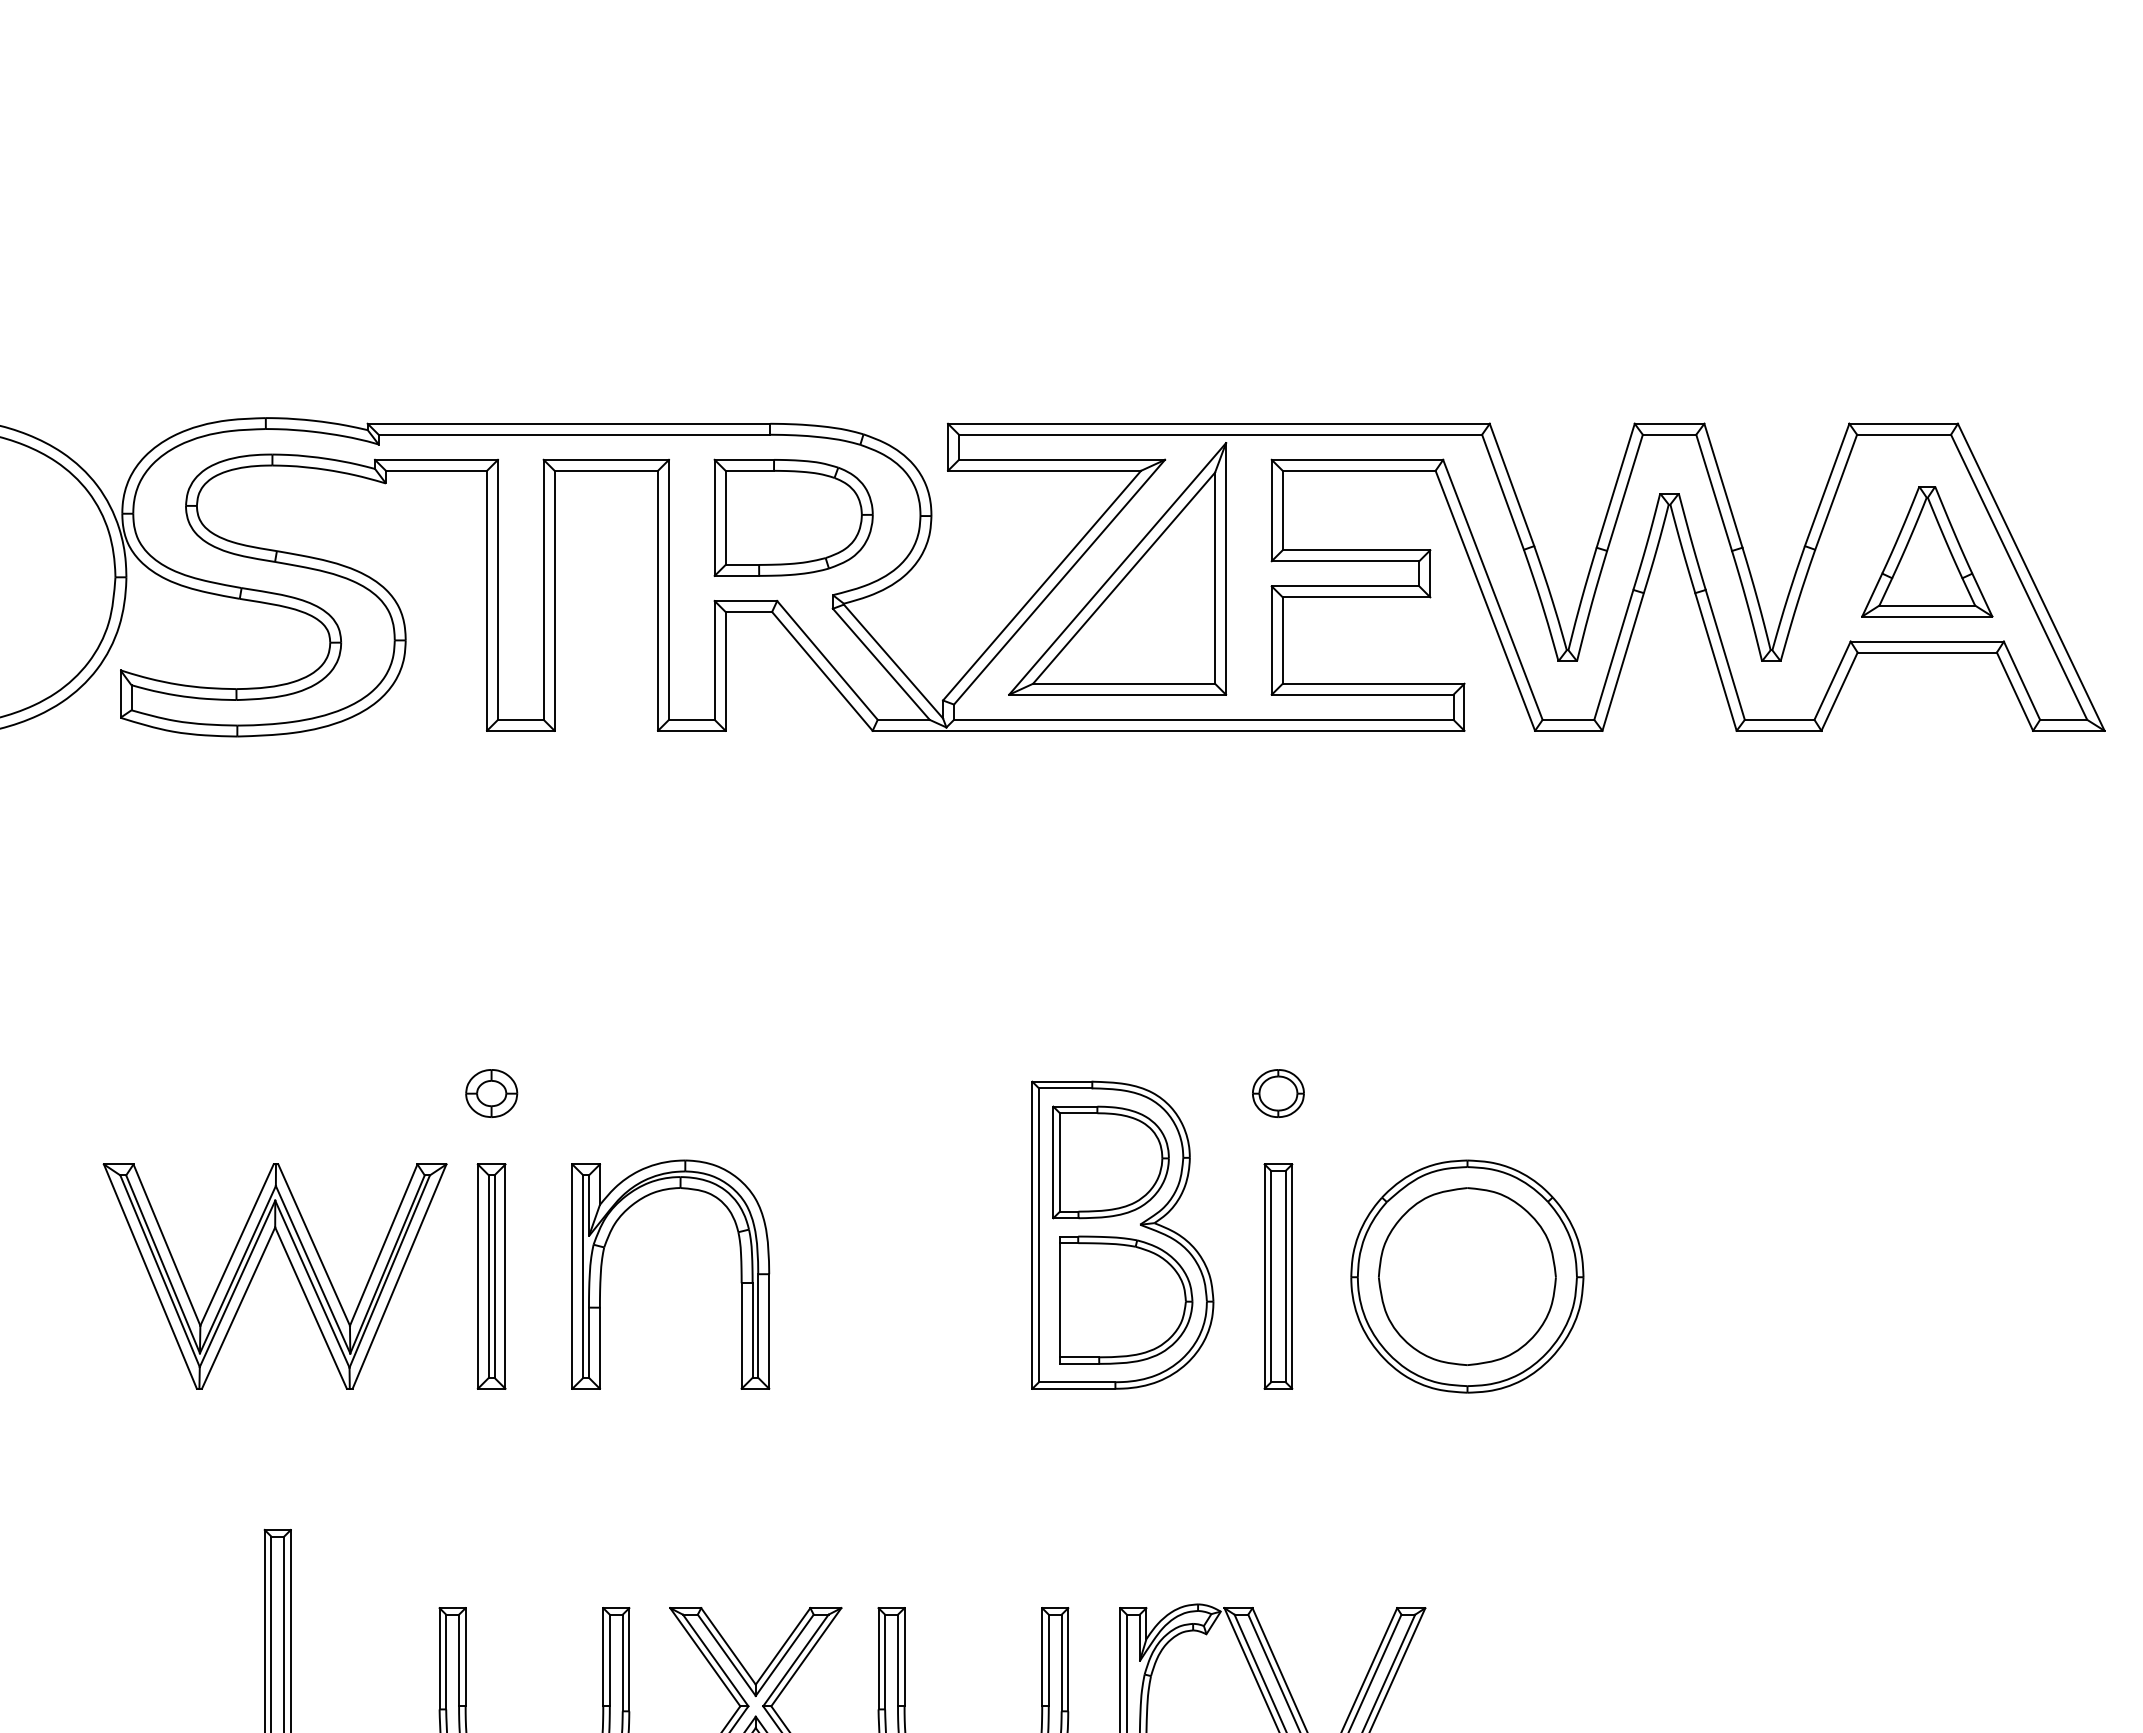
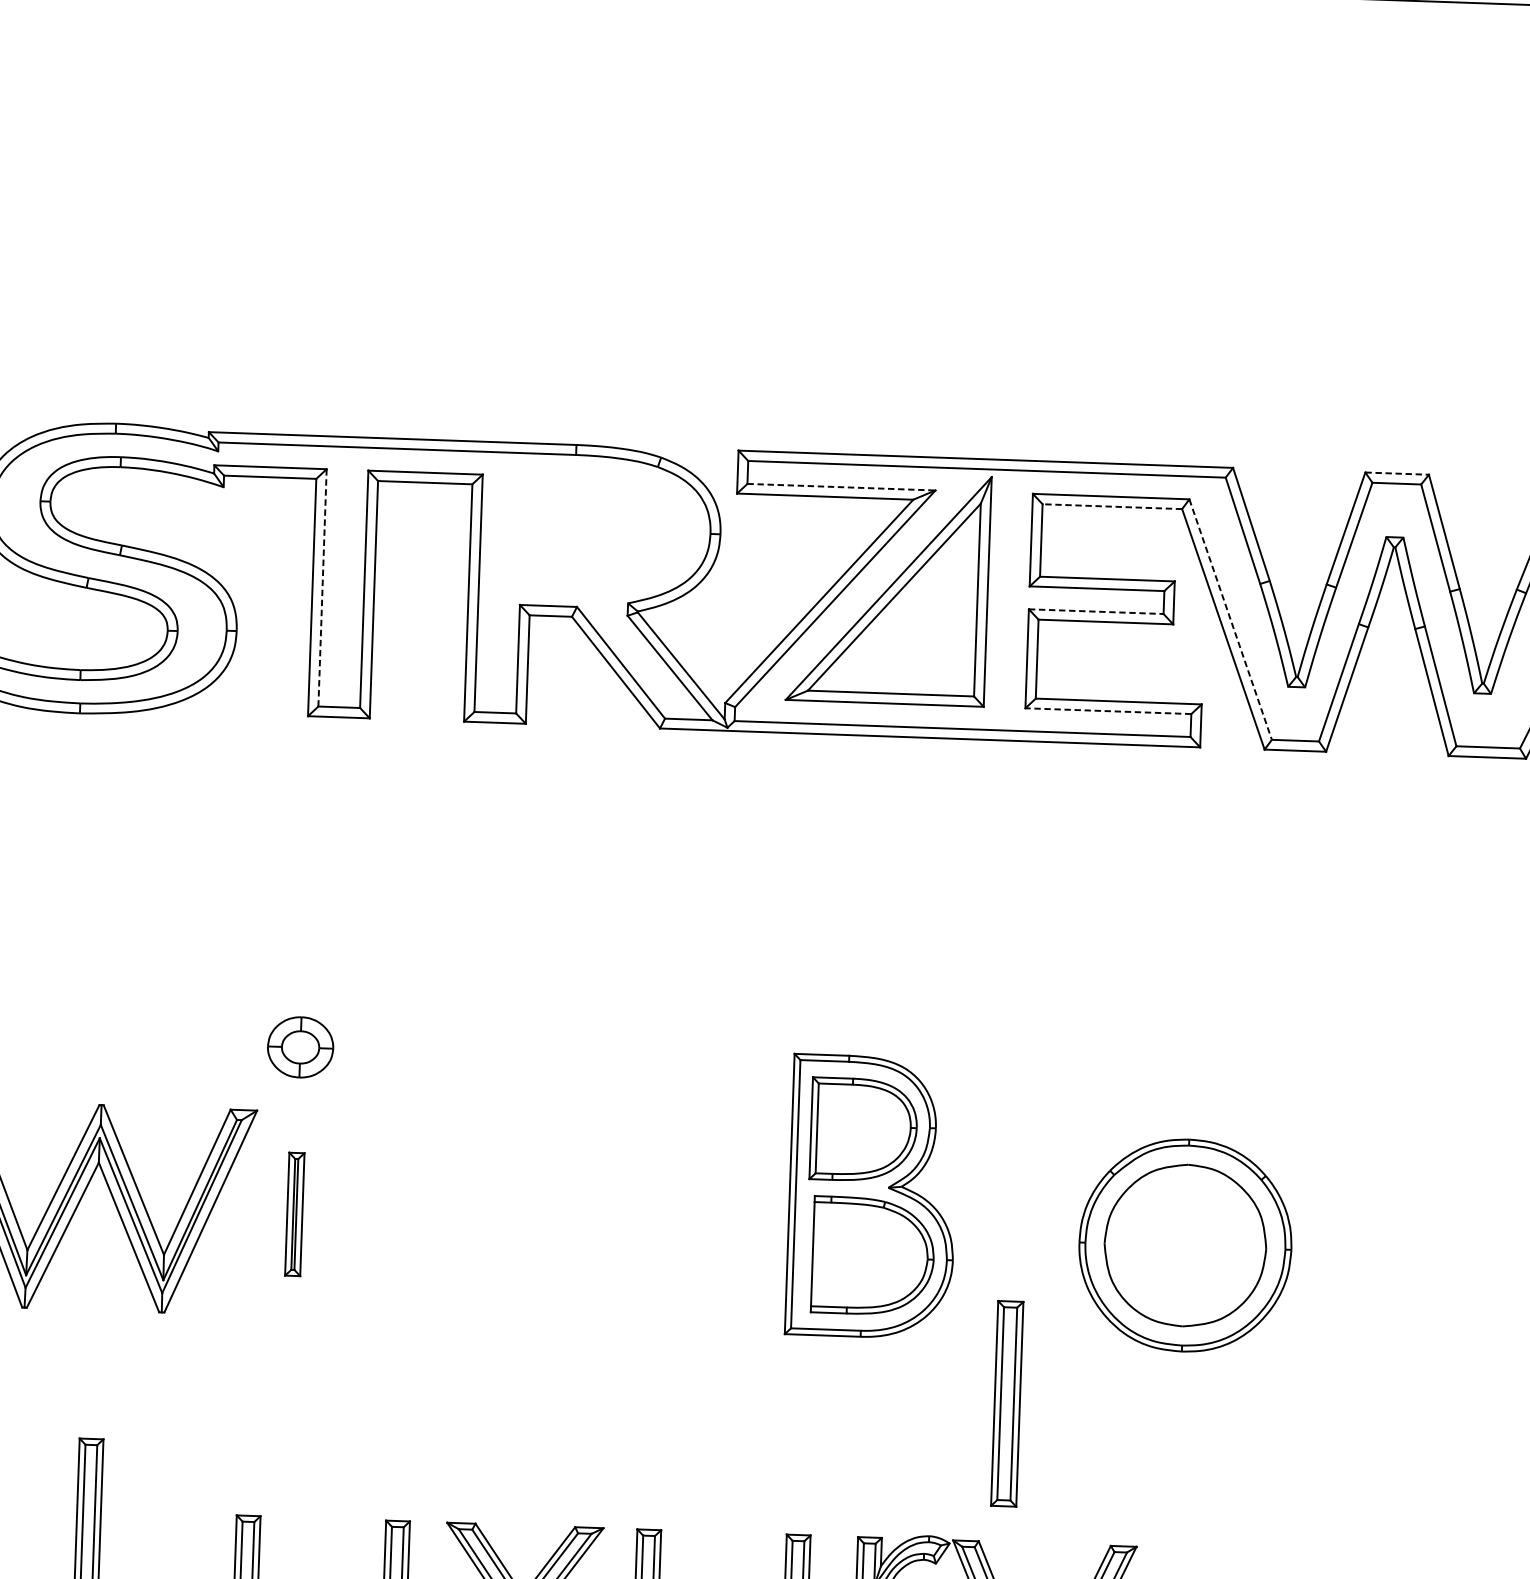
line: (1669, 423) -> (1397, 473), solid -> dashed
line: (1062, 459) -> (841, 486), solid -> dashed
line: (1358, 470) -> (1111, 506), solid -> dashed
part: (793, 517) -> (594, 531), removed
line: (1345, 586) -> (1096, 611), solid -> dashed
line: (498, 590) -> (322, 588), solid -> dashed
line: (1493, 590) -> (1231, 620), solid -> dashed
line: (1362, 694) -> (1108, 710), solid -> dashed
part: (491, 1093) -> (300, 1047), size x1.4
part: (1278, 1093) -> (1018, 1072), removed
part: (602, 1267) -> (396, 1209), removed
part: (491, 1276) -> (294, 1214), size x0.6
part: (1278, 1276) -> (1007, 1403), moved

